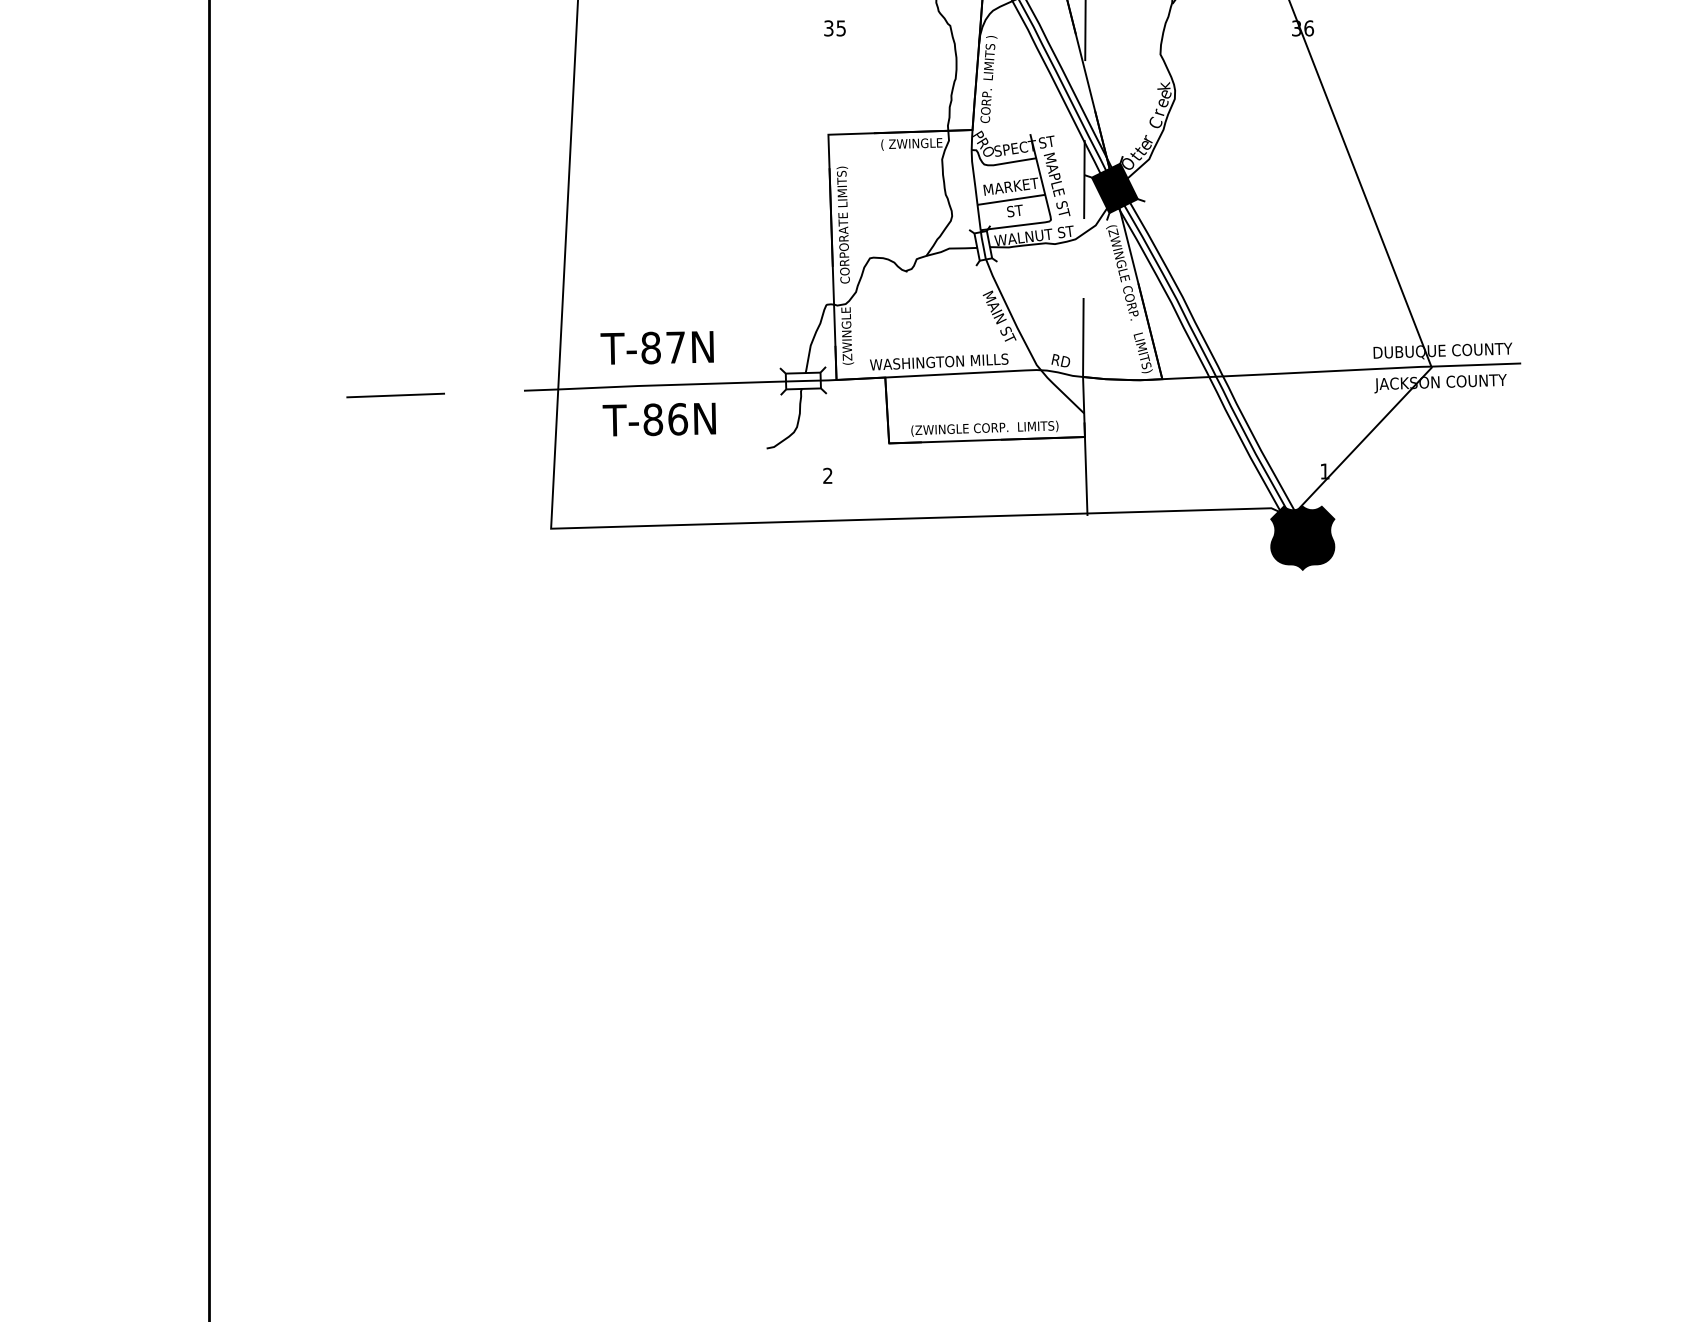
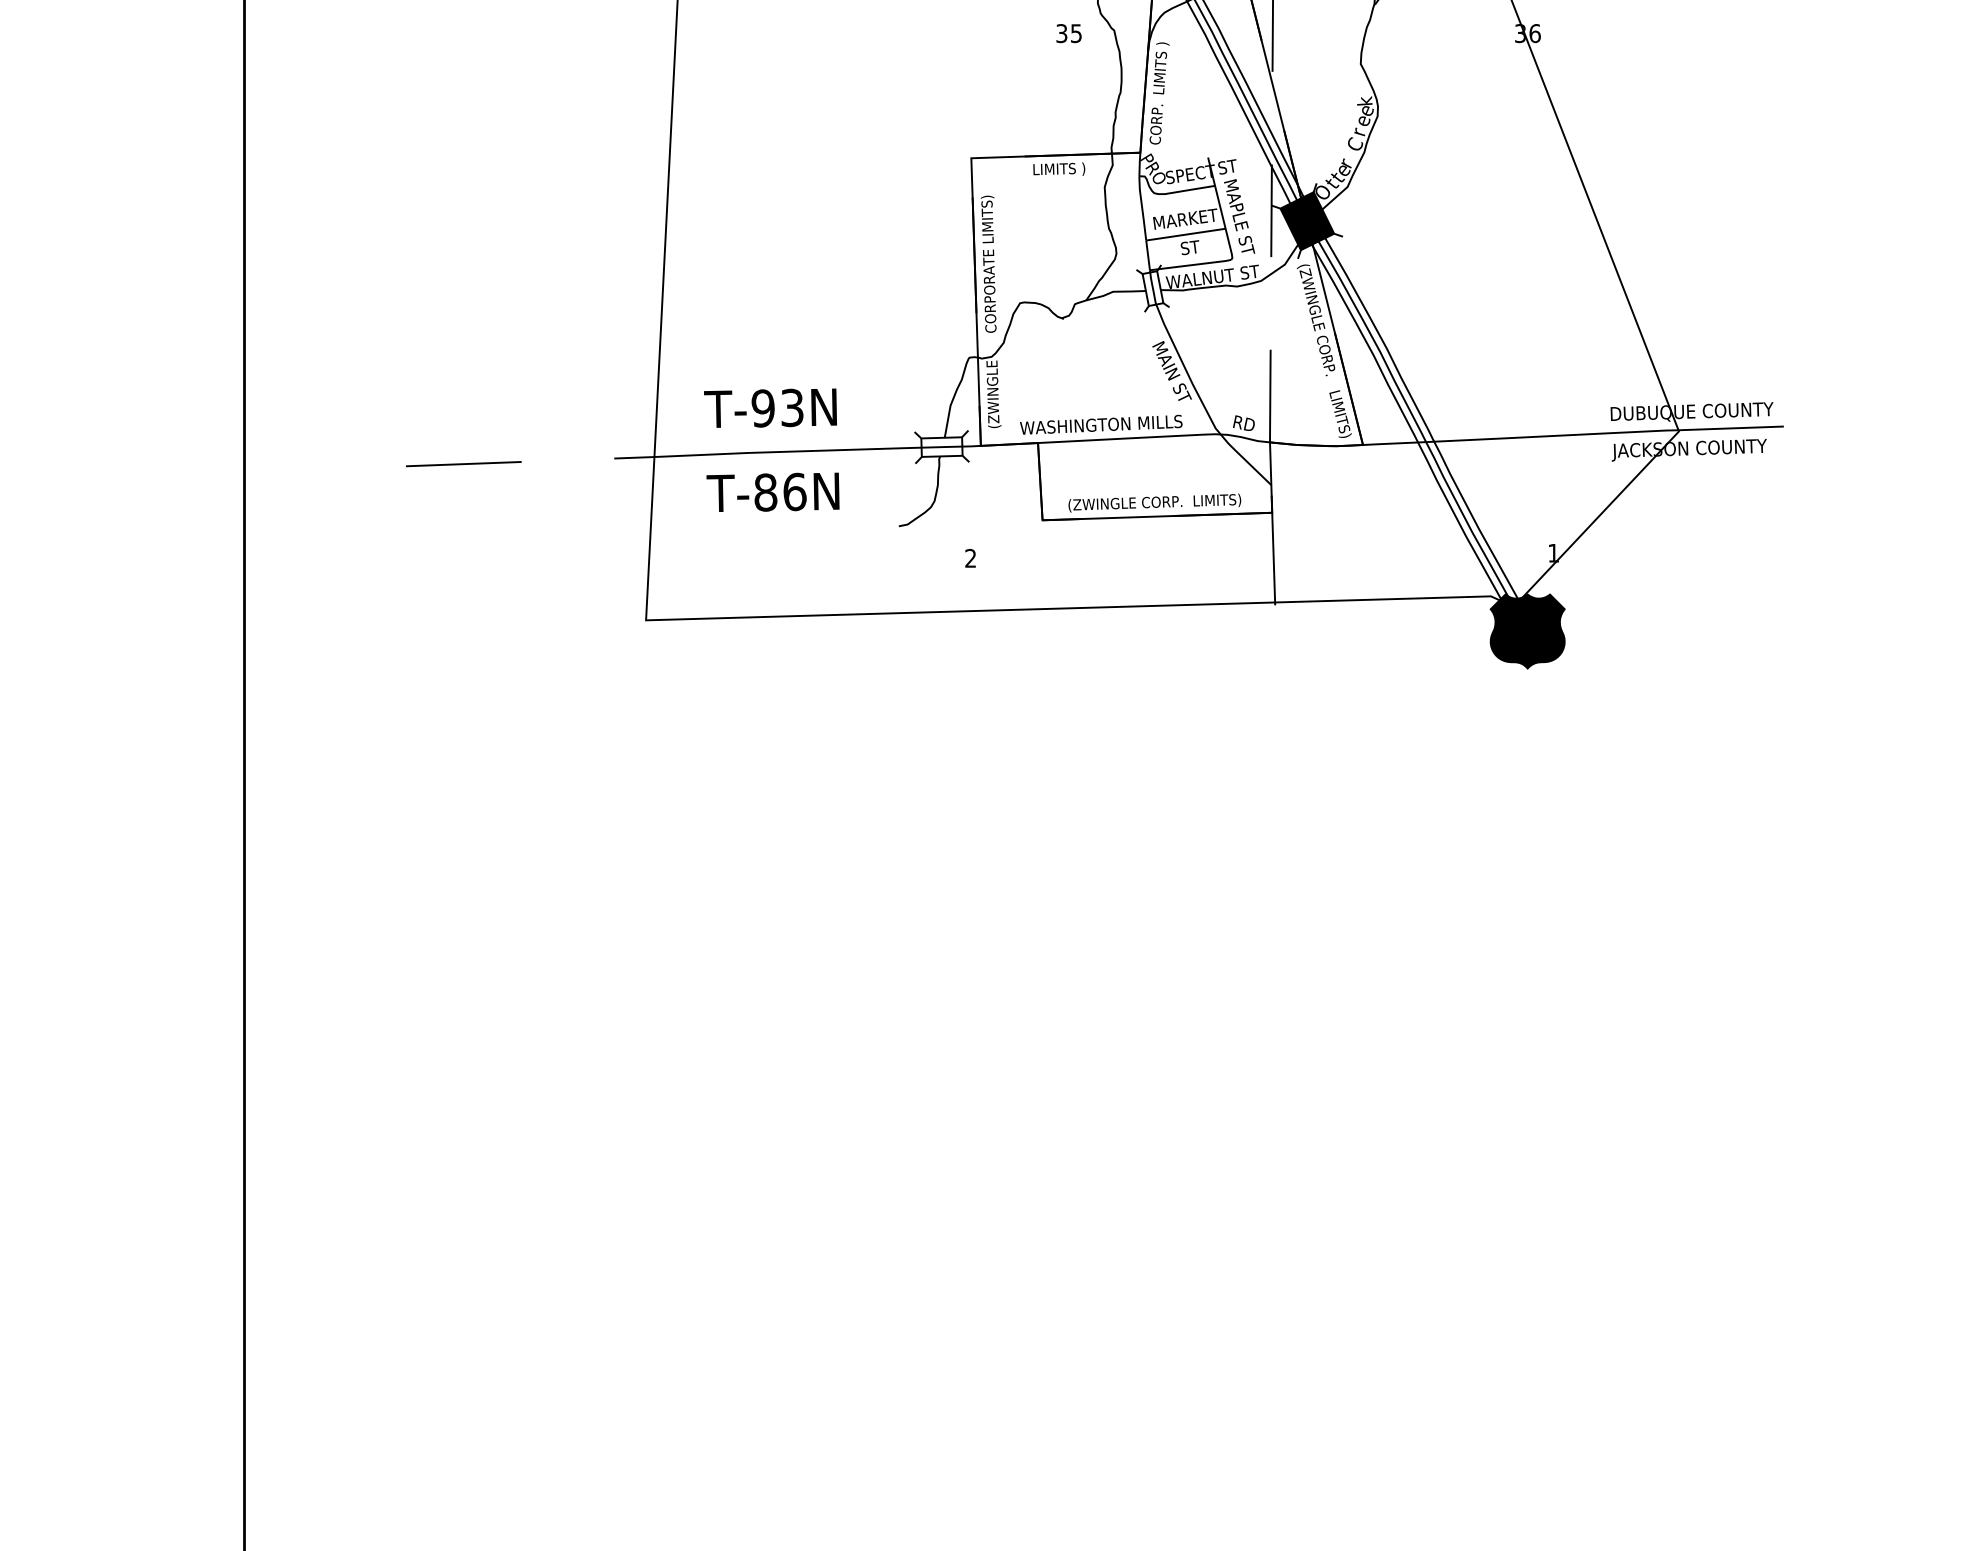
text: (834, 28) -> (1068, 33), moved
text: (912, 144) -> (1069, 169), ( ZWINGLE -> LIMITS )
text: (663, 347) -> (777, 407), T-87N -> T-93N

